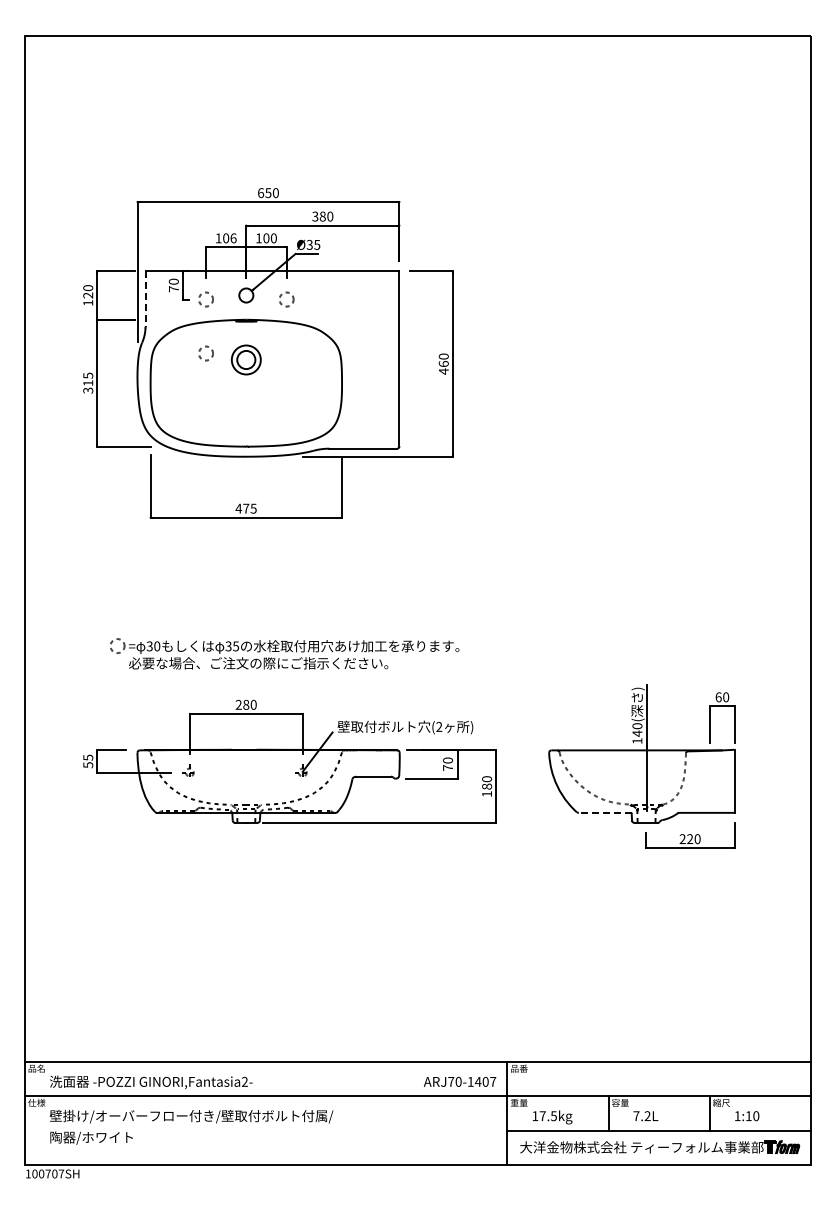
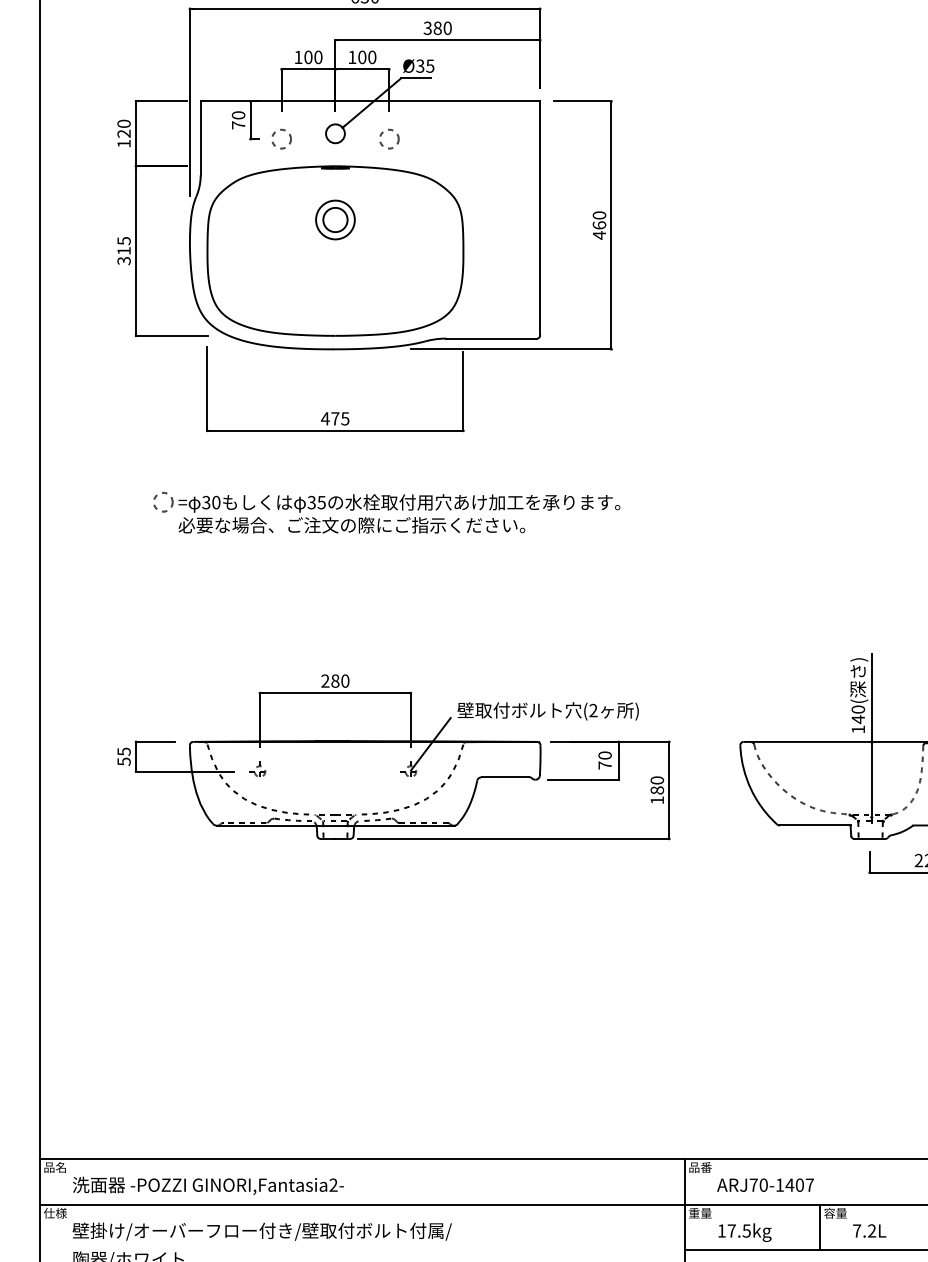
text: (233, 238) -> (318, 57), 106 -> 100
line: (145, 298) -> (200, 137), dashed -> solid
circle: (205, 353) -> (280, 211), removed
part: (284, 653) -> (386, 512), moved
line: (604, 812) -> (814, 824), dashed -> solid
text: (459, 1081) -> (764, 1184), moved

